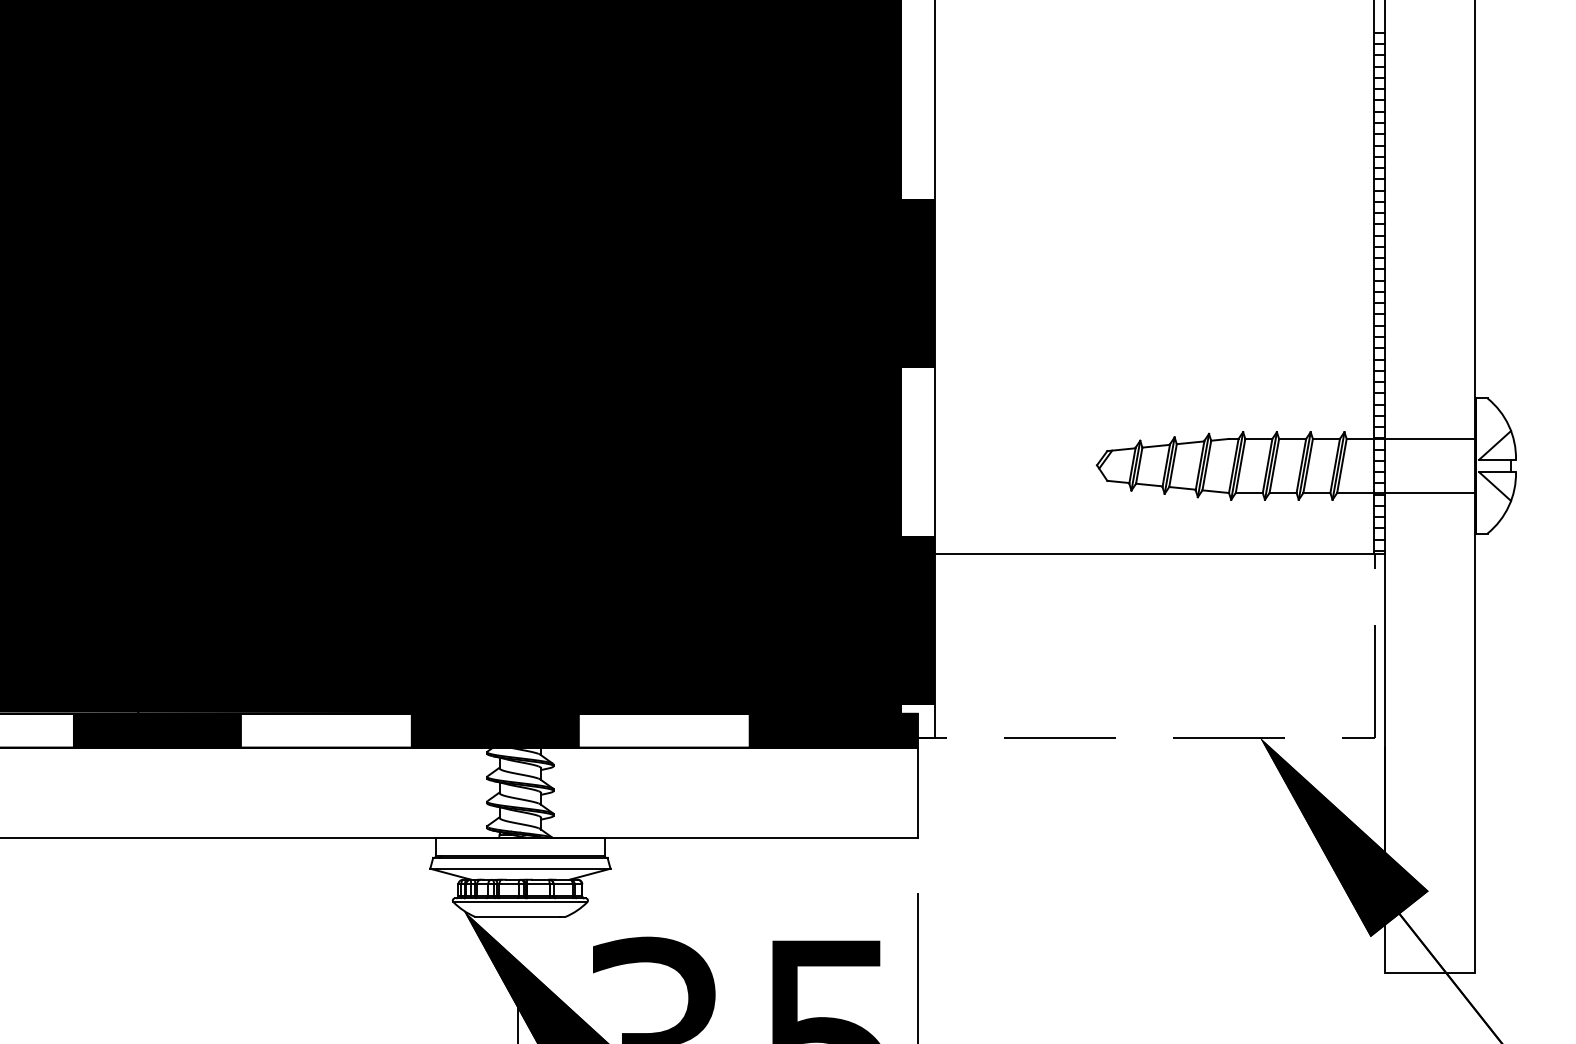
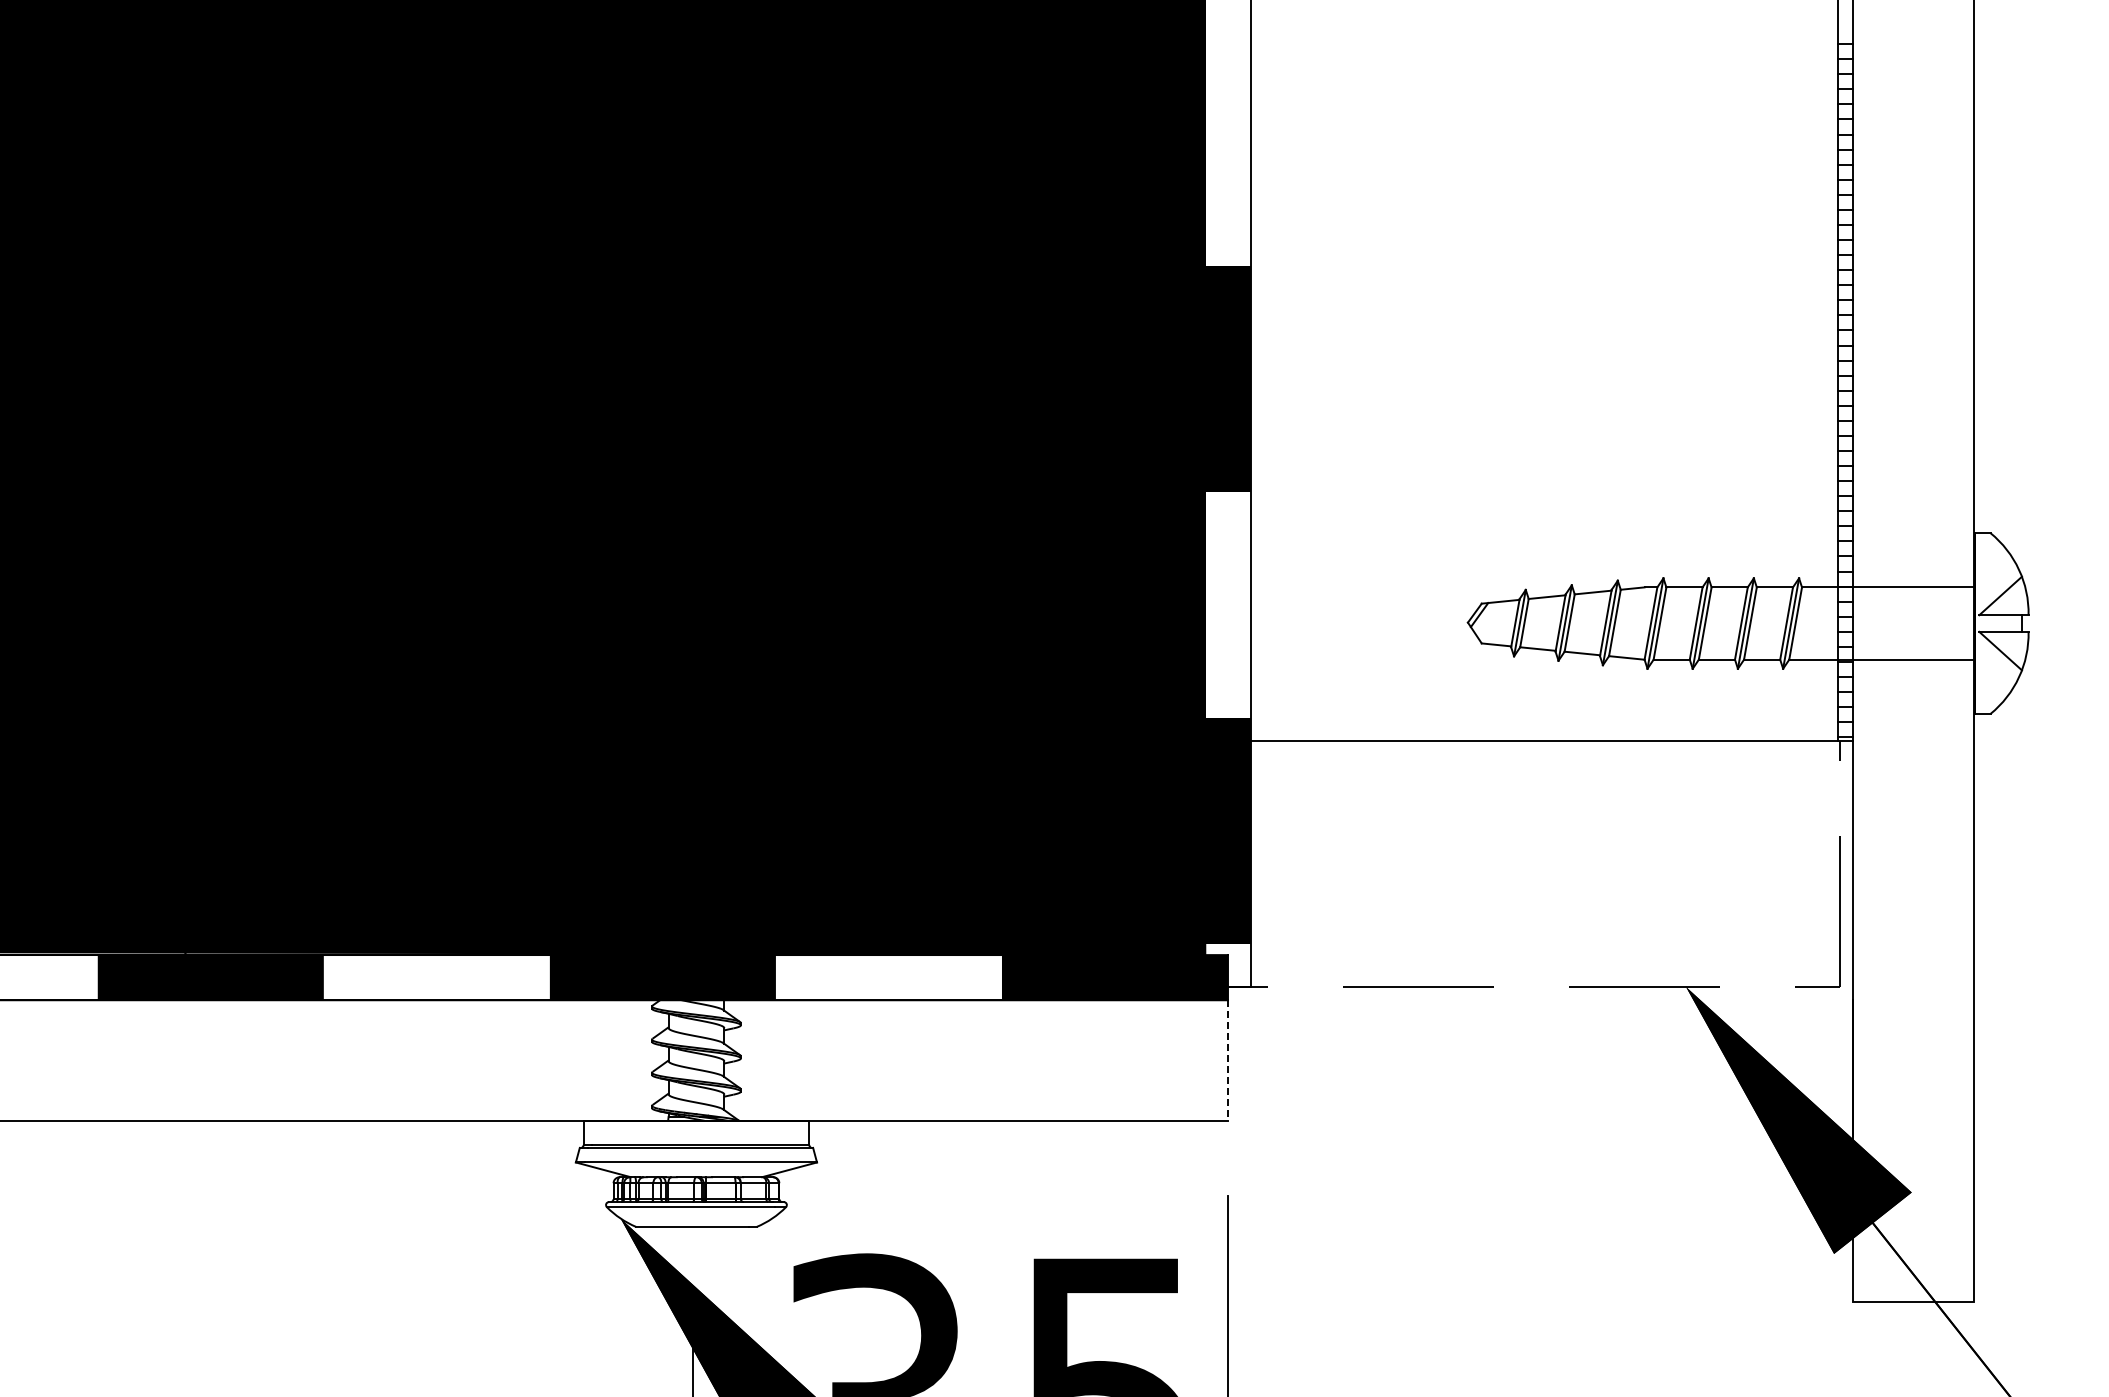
line: (918, 793) -> (1228, 1061), solid -> dashed

